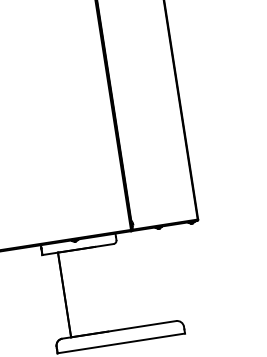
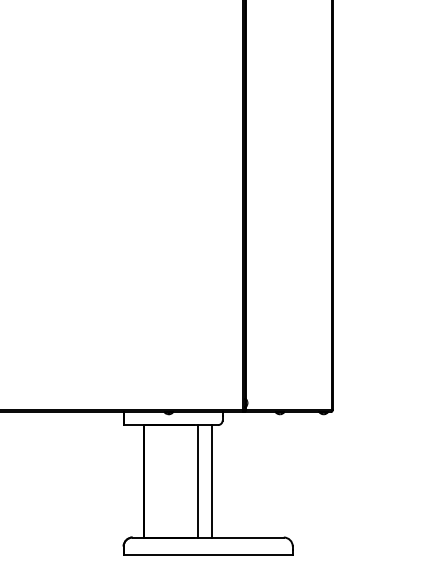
line: (115, 287) -> (211, 481), added
line: (105, 288) -> (198, 481), added

